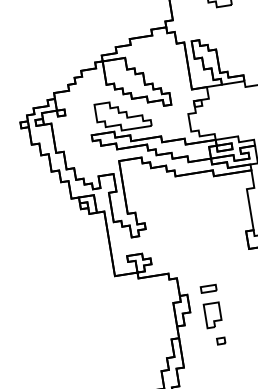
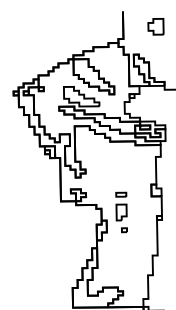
part: (212, 315) -> (121, 212), moved

